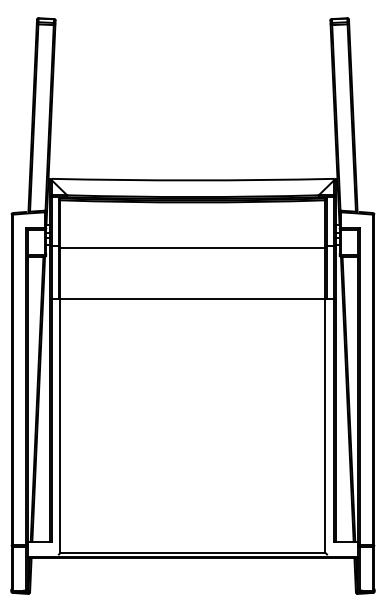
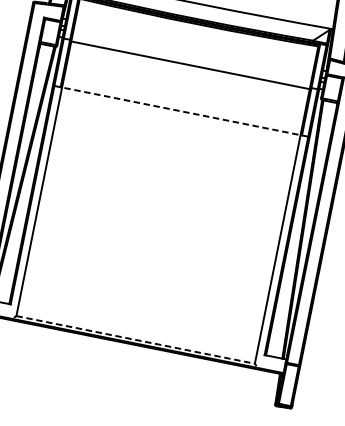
line: (197, 298) -> (185, 111), solid -> dashed
line: (193, 552) -> (136, 339), solid -> dashed

